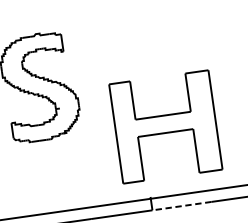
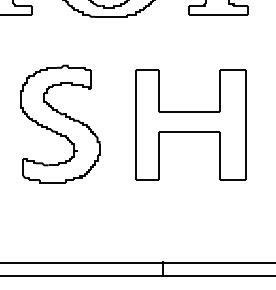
part: (165, 126) -> (190, 124), moved
line: (182, 205) -> (196, 275), dashed -> solid

